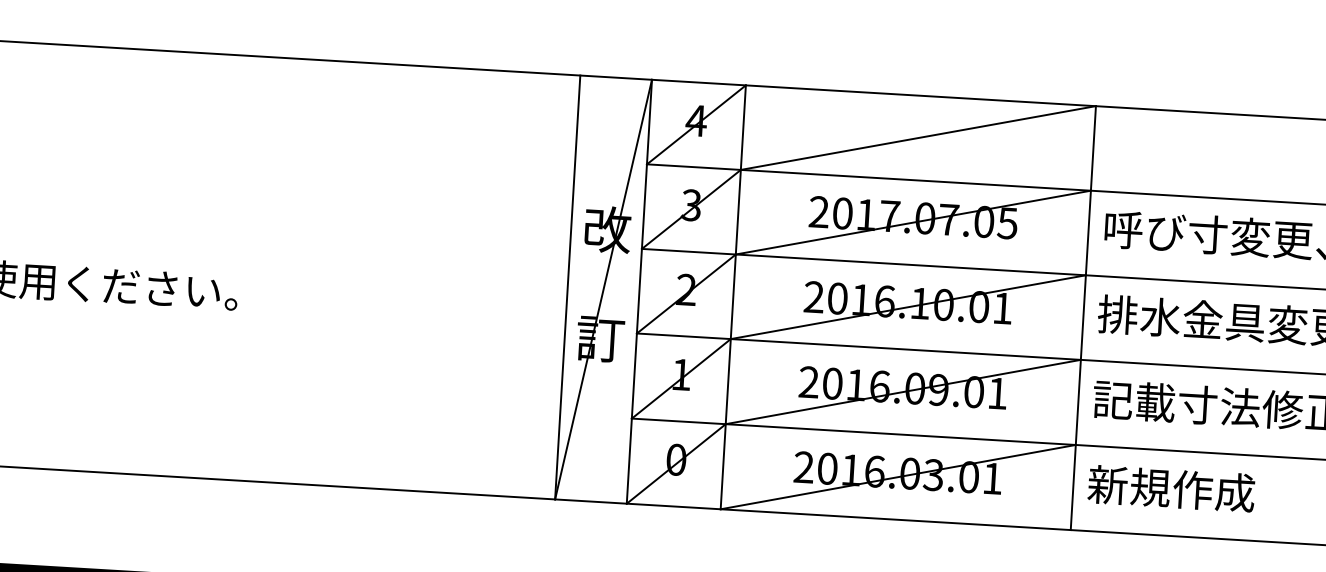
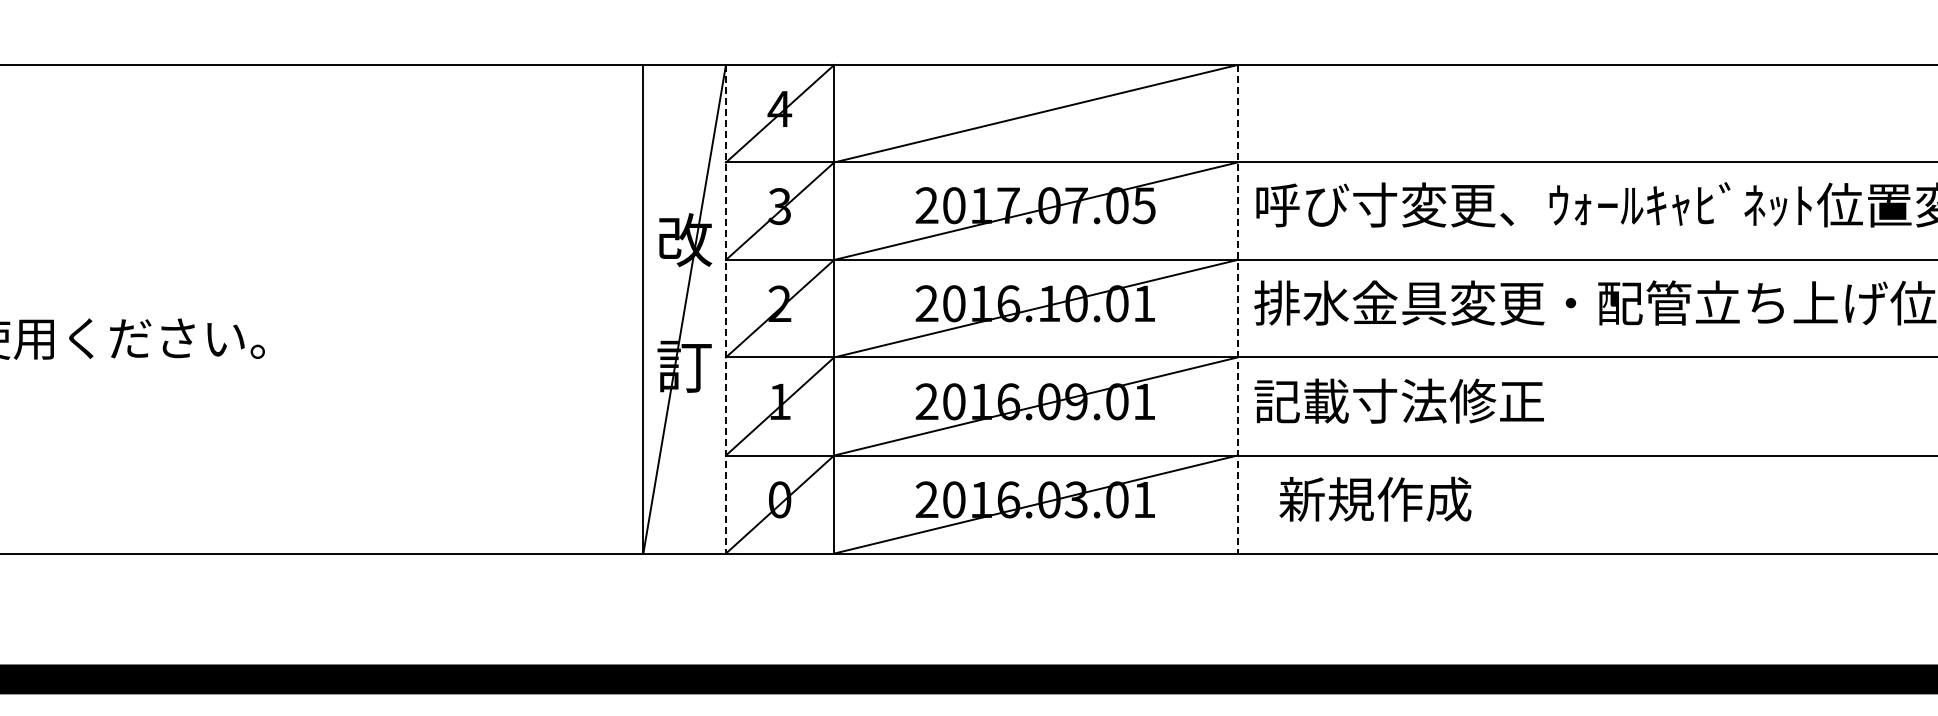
line: (638, 291) -> (725, 309), solid -> dashed
line: (1083, 318) -> (1237, 309), solid -> dashed
text: (1171, 488) -> (1375, 498), moved

